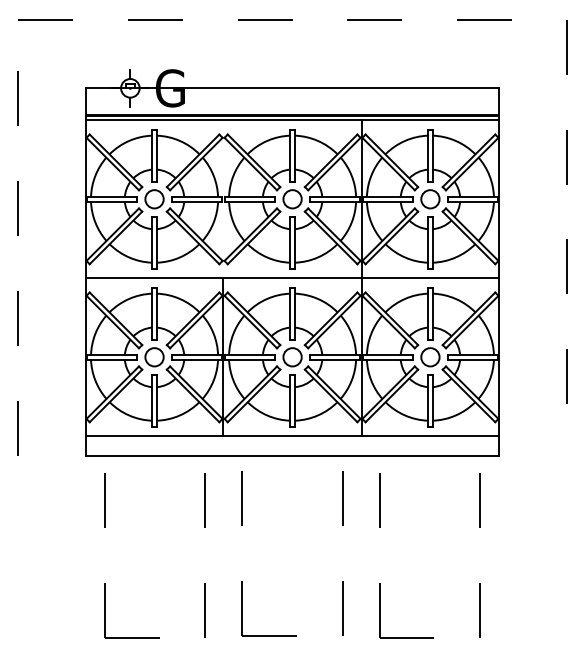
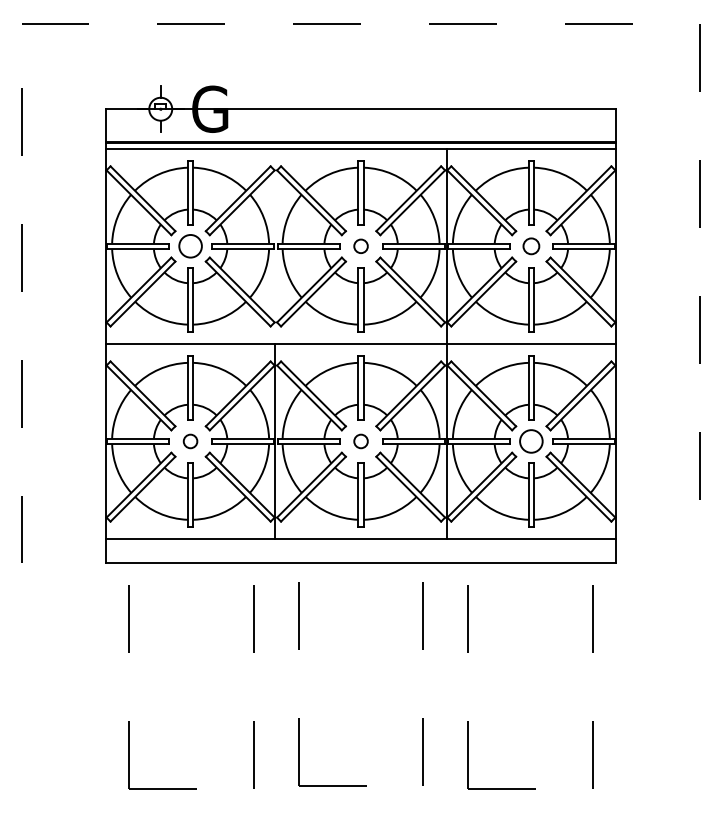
circle: (292, 199) -> (360, 246), size x0.6
circle: (430, 199) -> (531, 246), size x0.7
circle: (154, 357) -> (190, 441), size x0.6
circle: (292, 357) -> (360, 441), size x0.6

